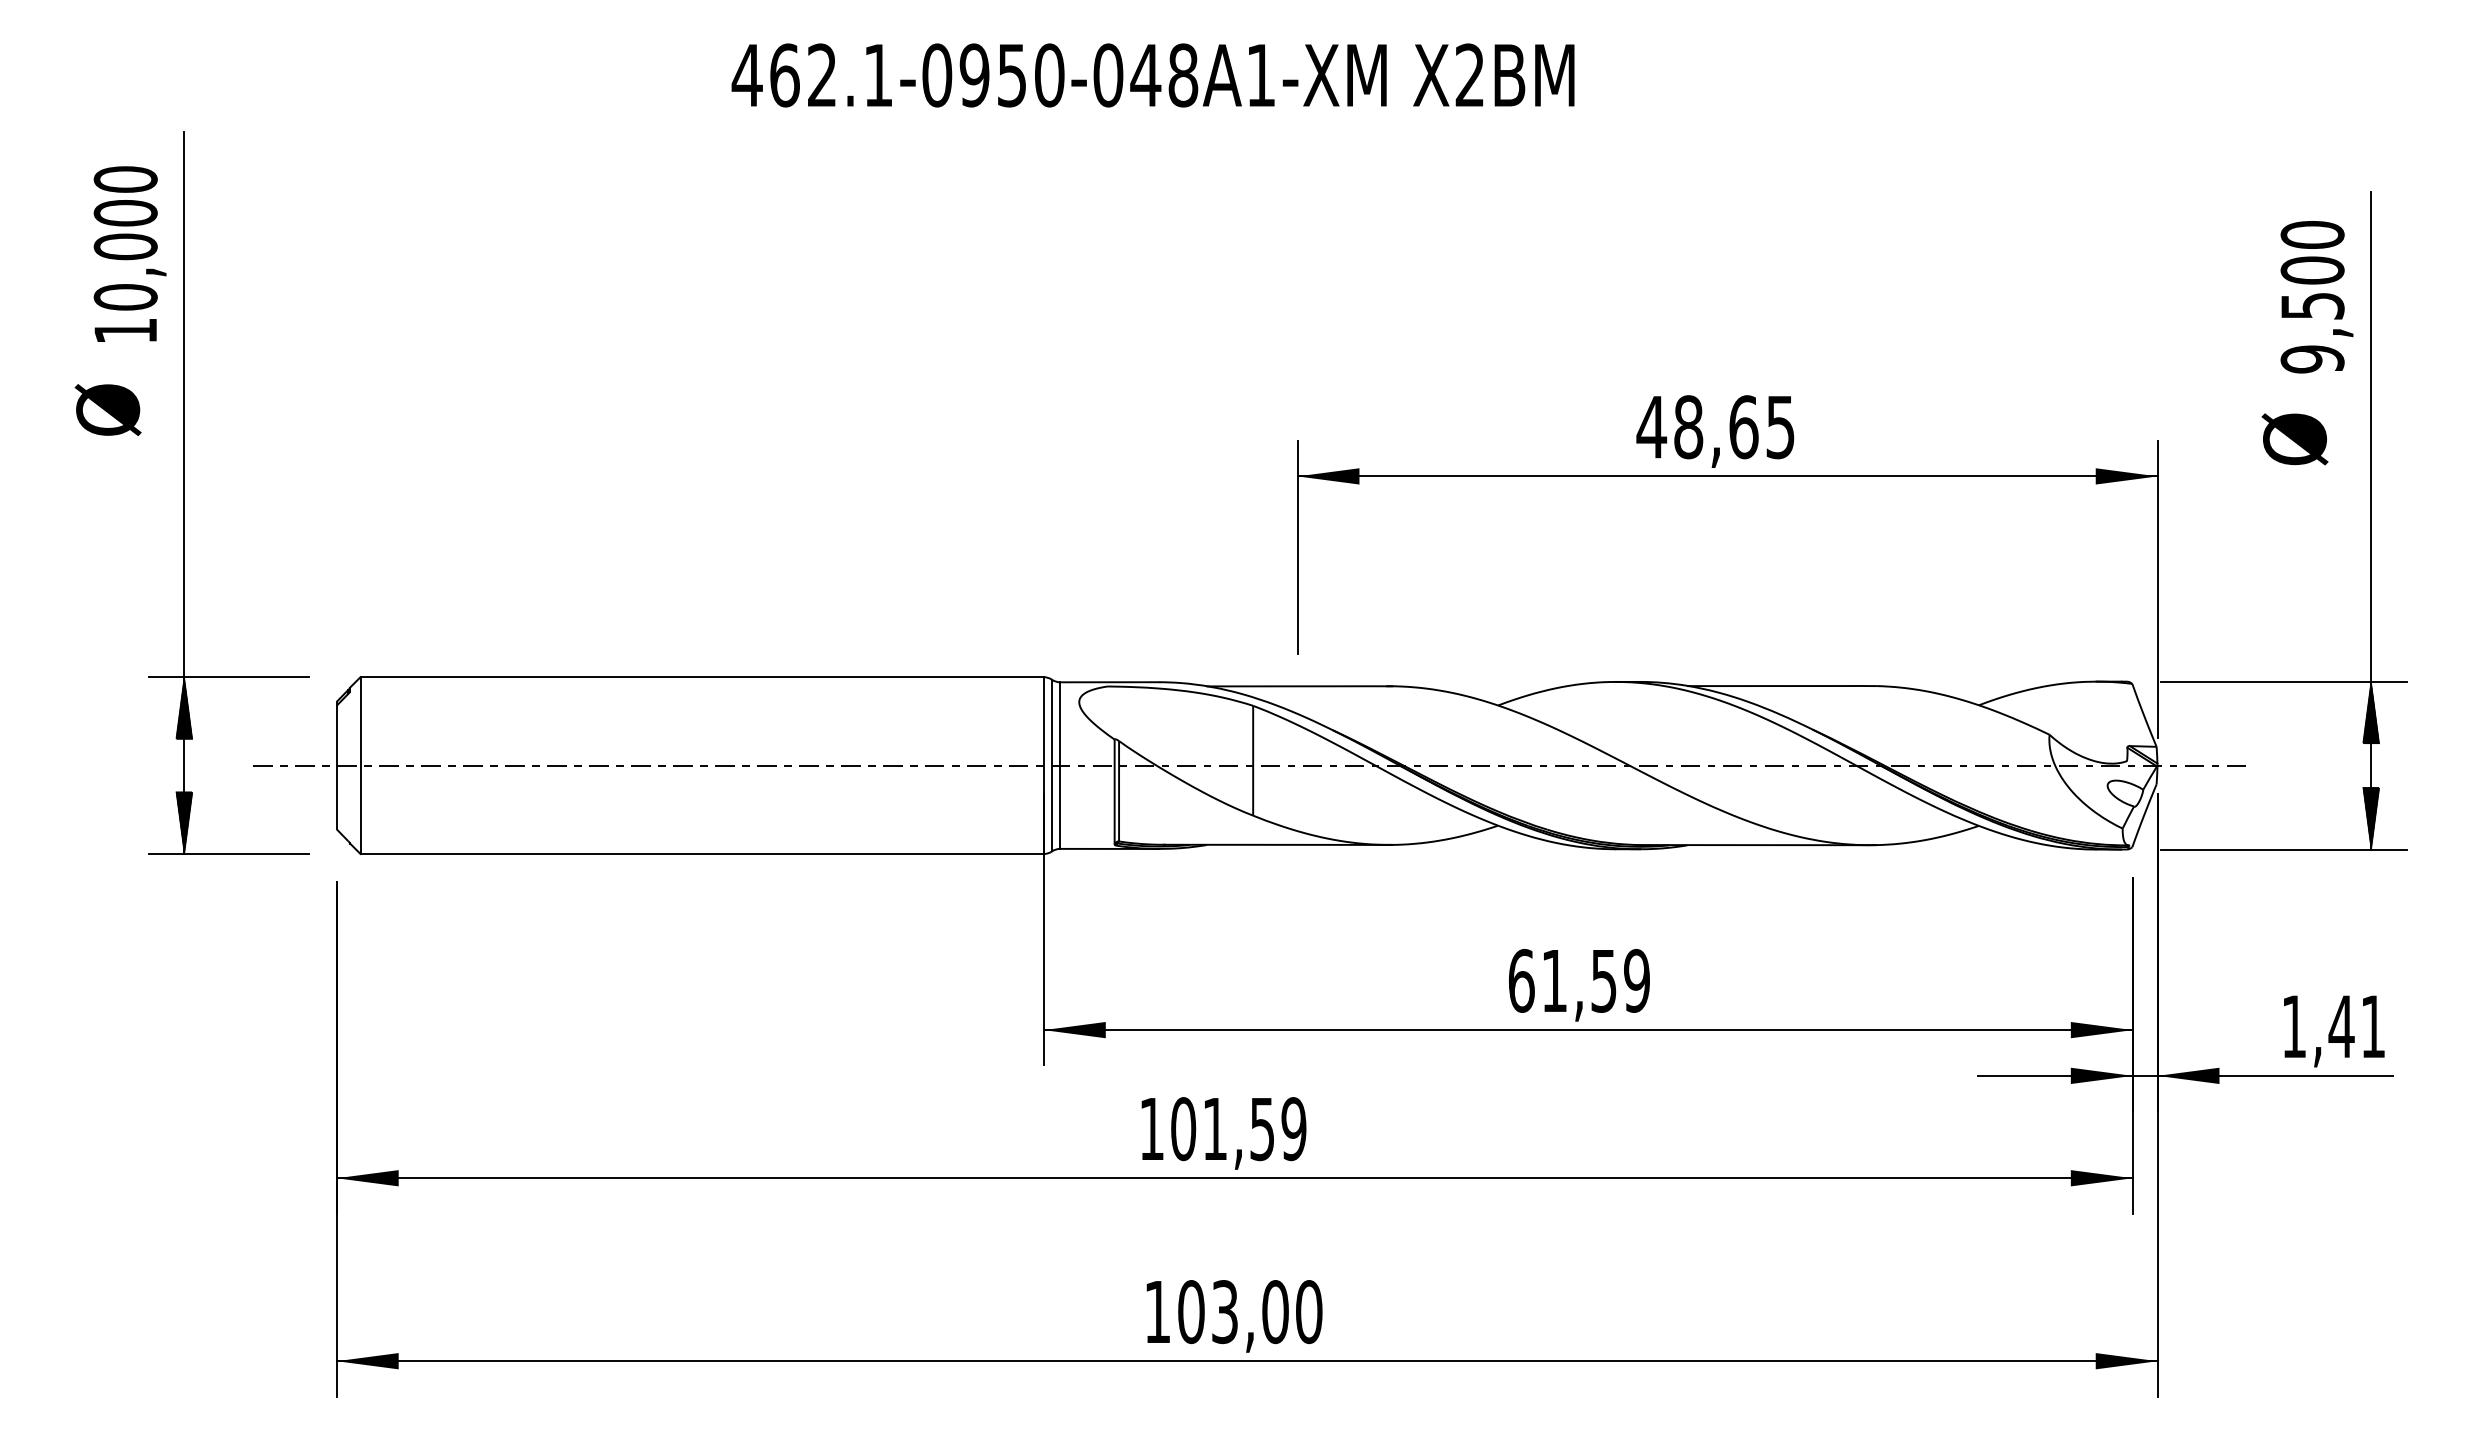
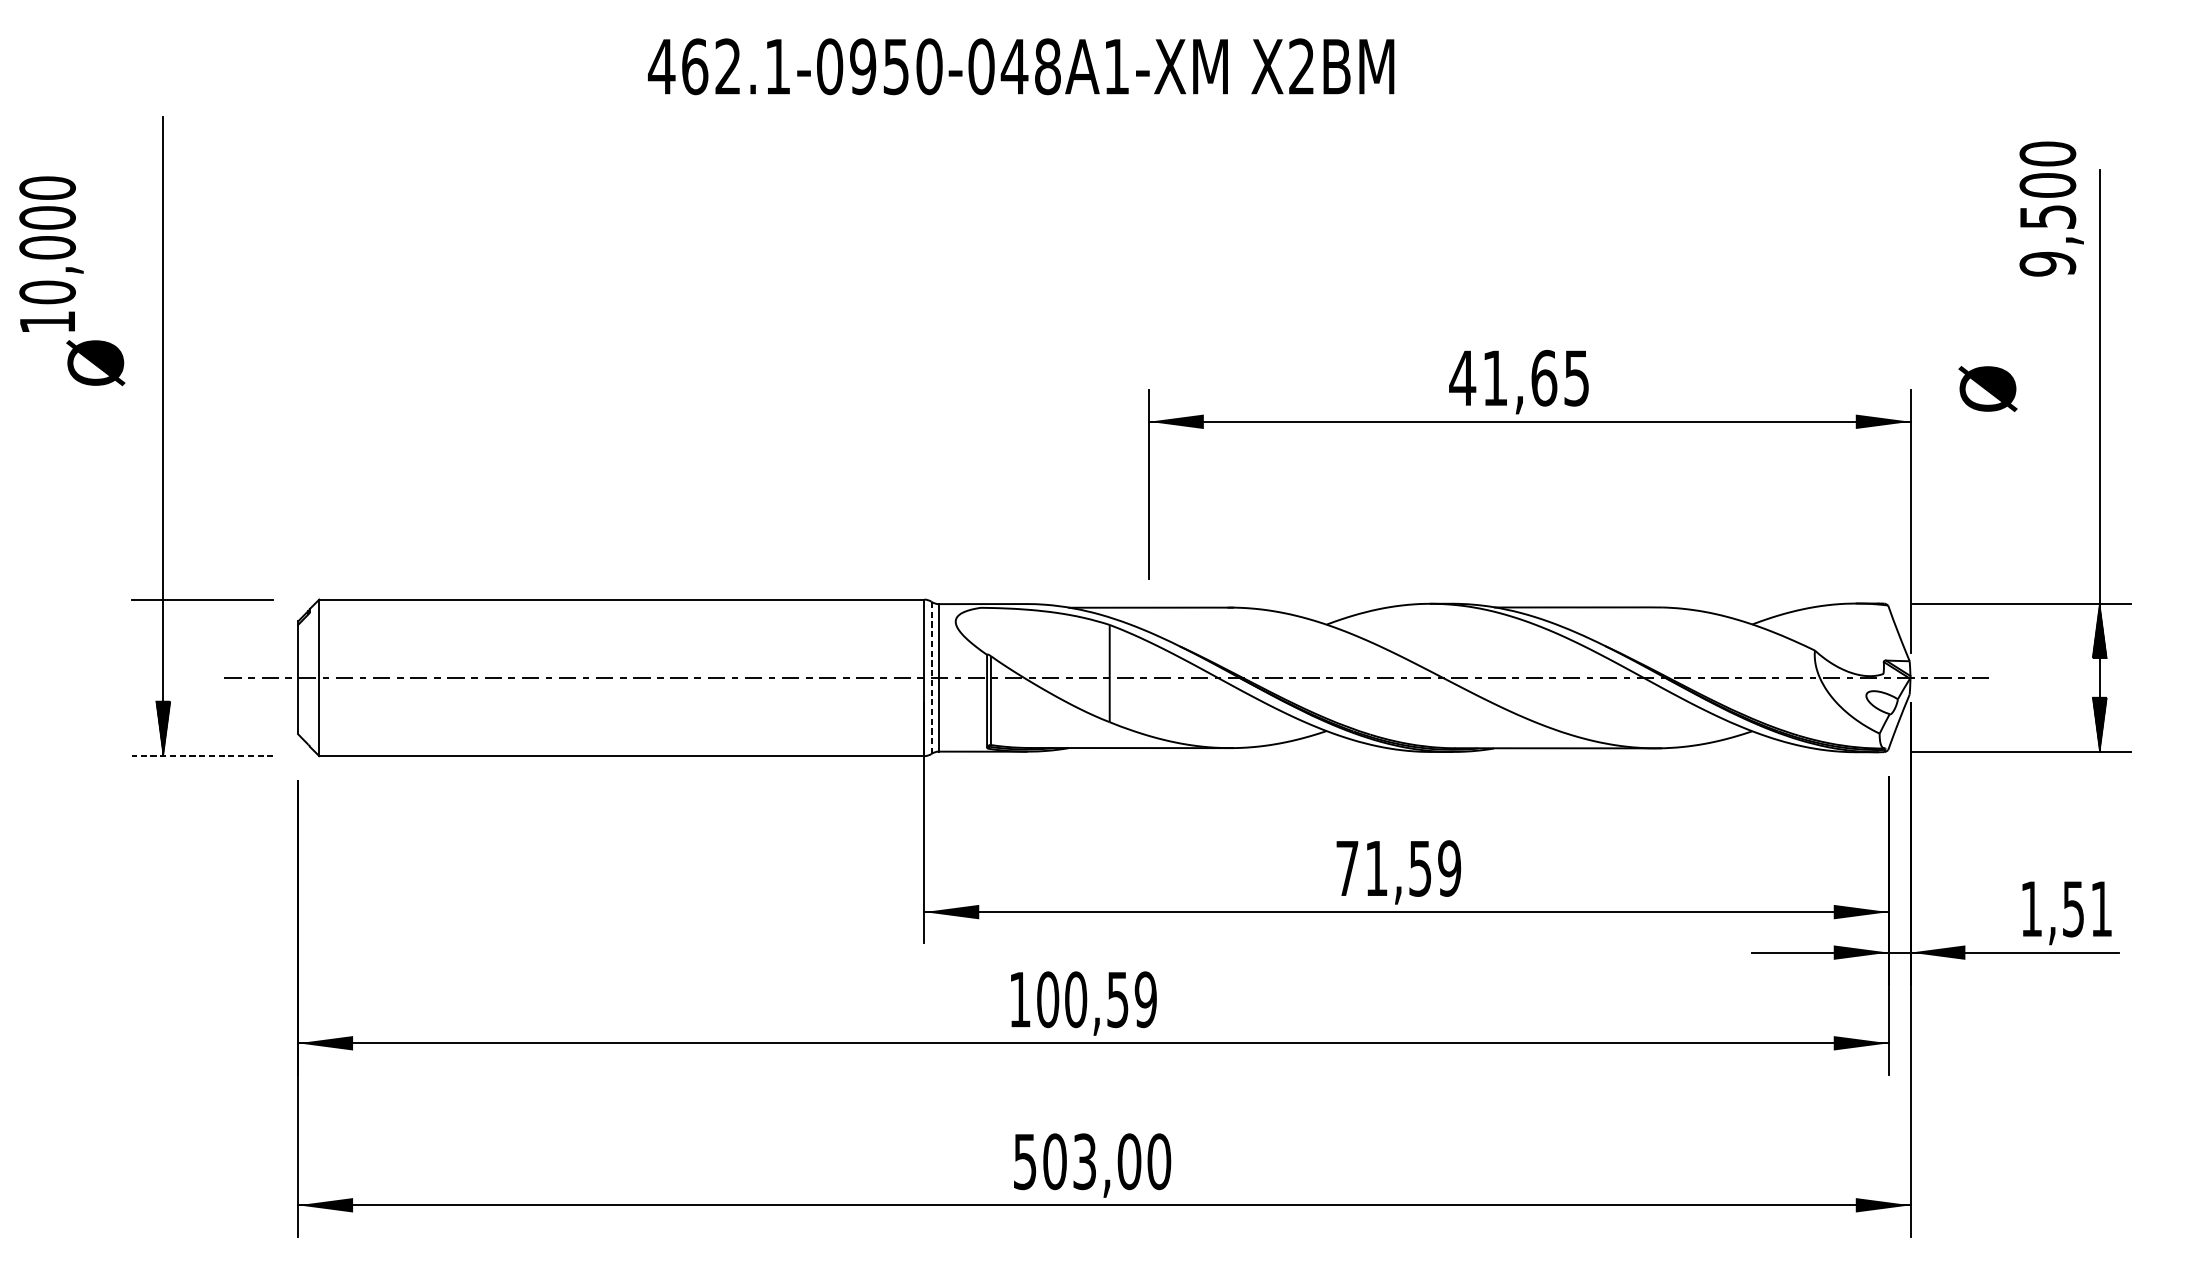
text: (129, 253) -> (50, 253), moved
text: (2316, 297) -> (2051, 209), moved
text: (1688, 427) -> (1495, 378), 48,65 -> 41,65
text: (2294, 439) -> (1987, 389), moved
hatch: (184, 708) -> (163, 627), removed
line: (1052, 765) -> (932, 677), solid -> dashed
line: (228, 853) -> (202, 755), solid -> dashed
text: (1521, 980) -> (1347, 868), 61,59 -> 71,59
text: (2341, 1026) -> (2073, 908), 1,41 -> 1,51
text: (1214, 1129) -> (1075, 1000), 101,59 -> 100,59
text: (1157, 1312) -> (1025, 1162), 103,00 -> 503,00

